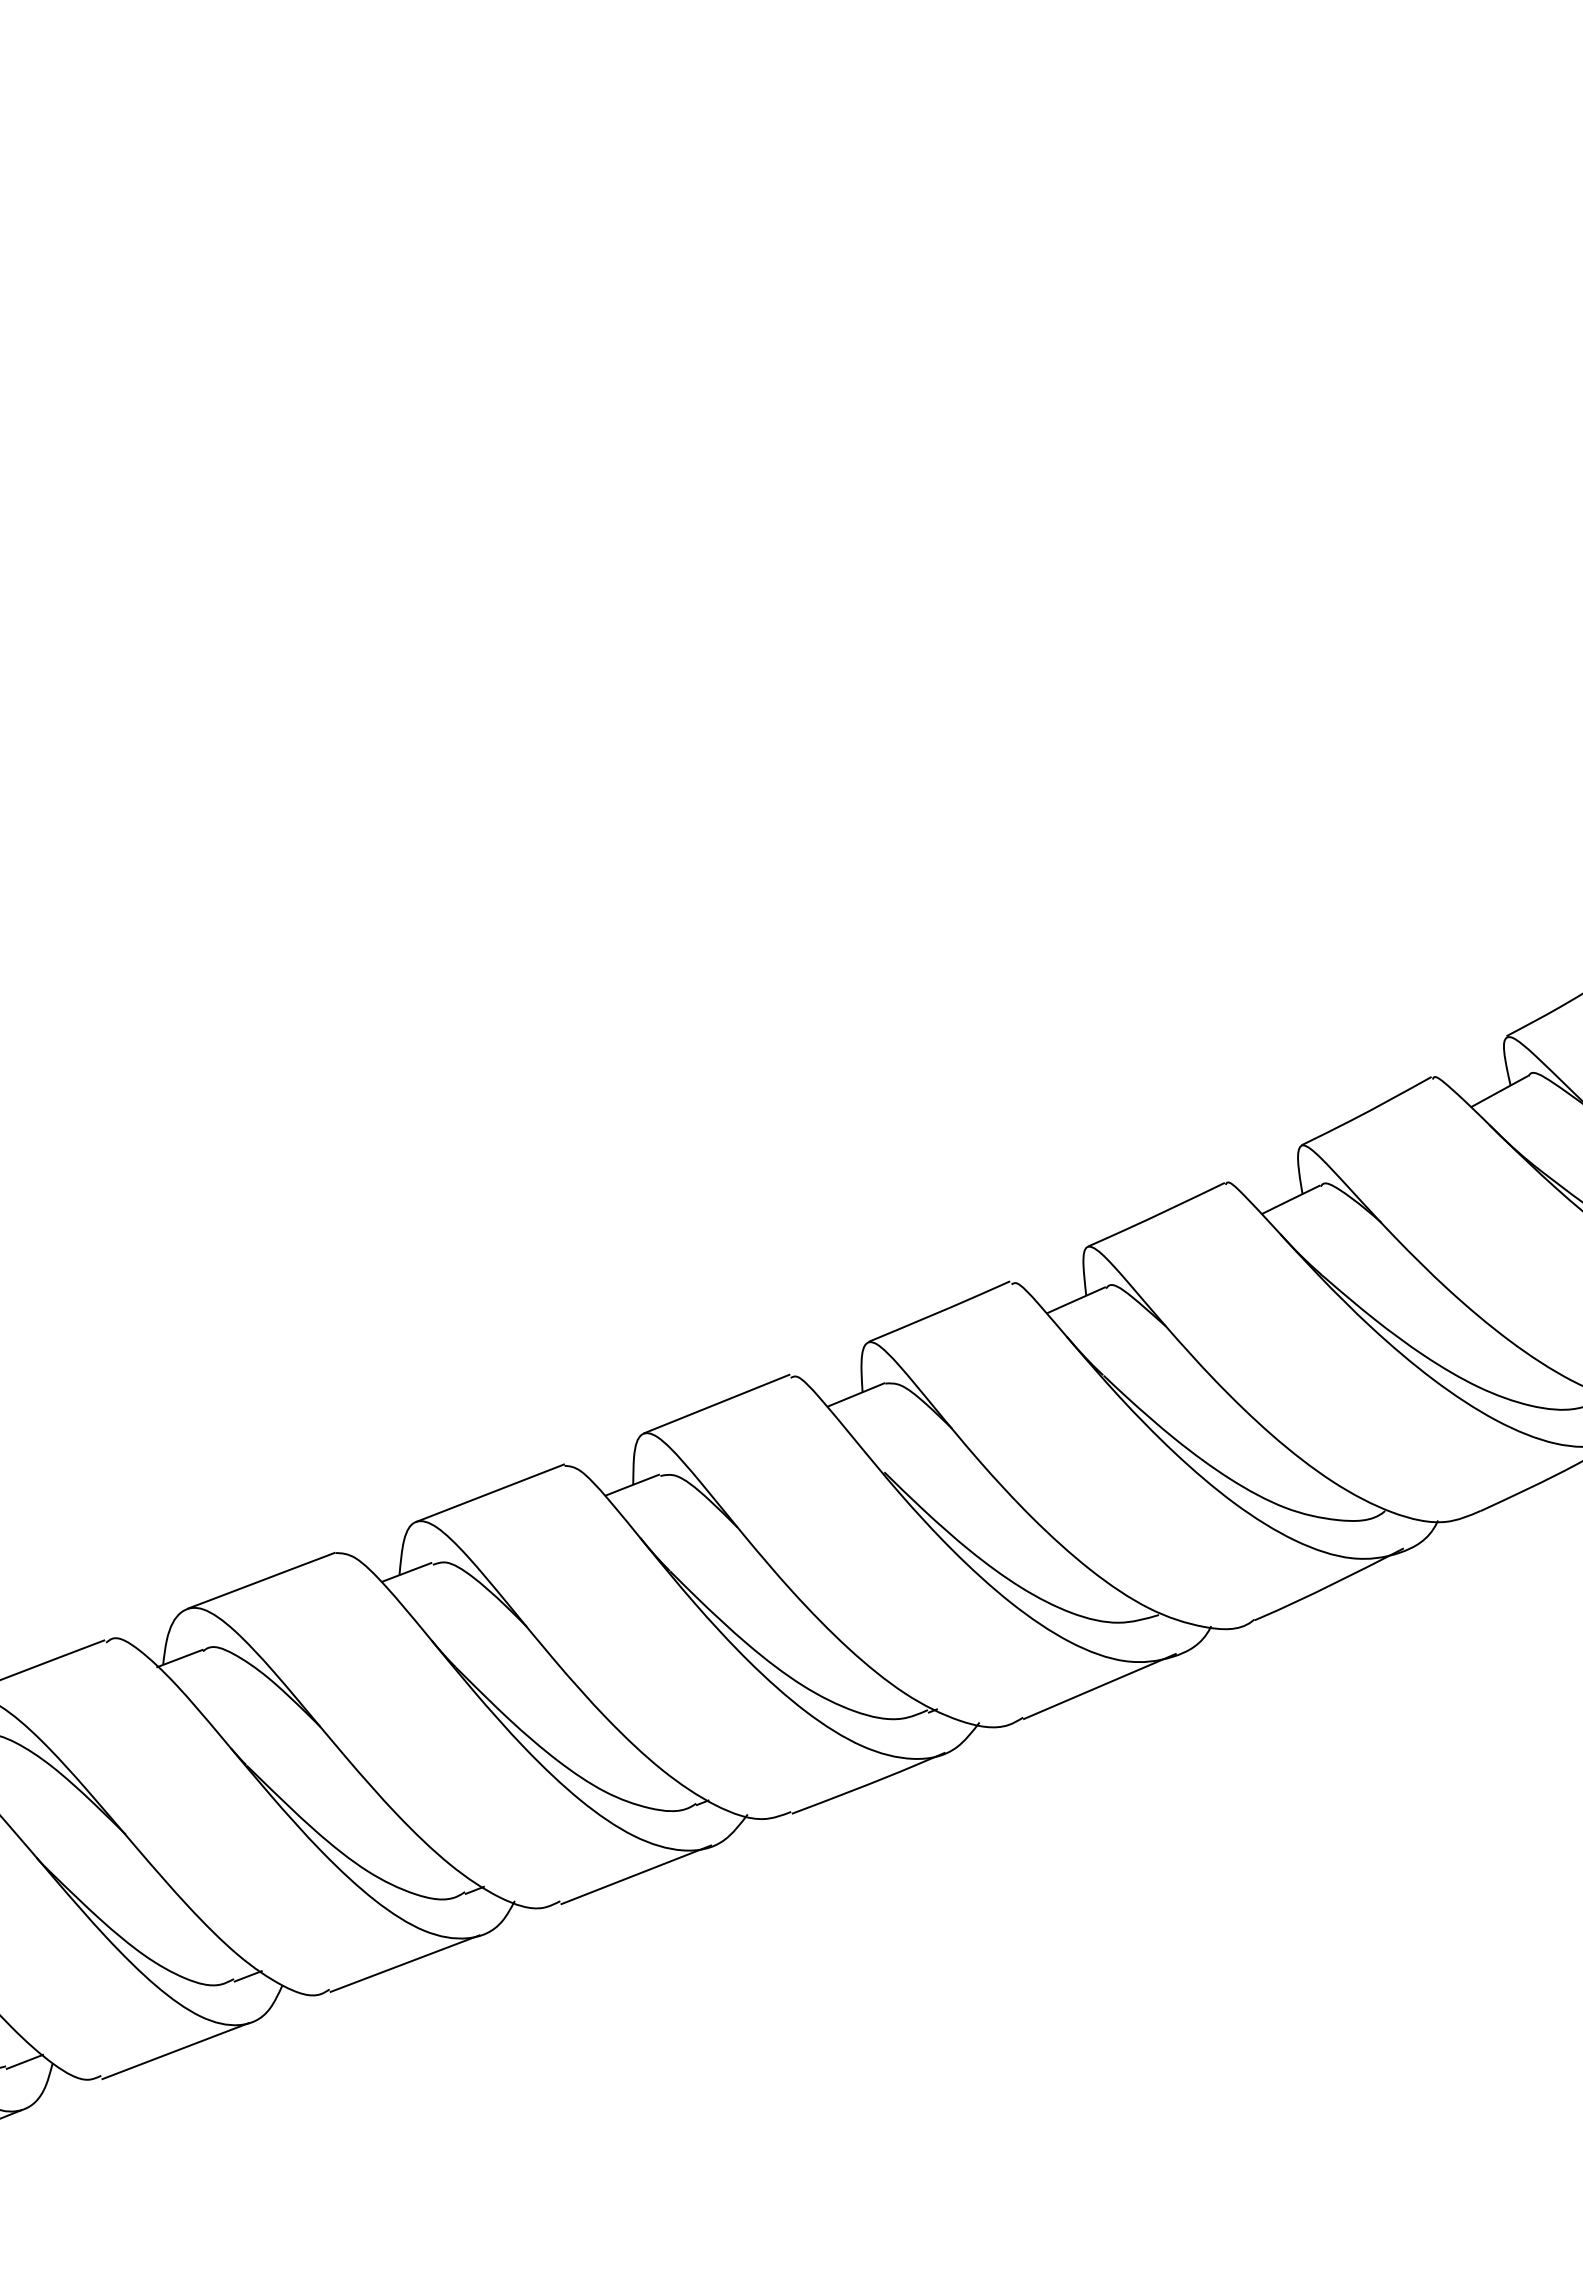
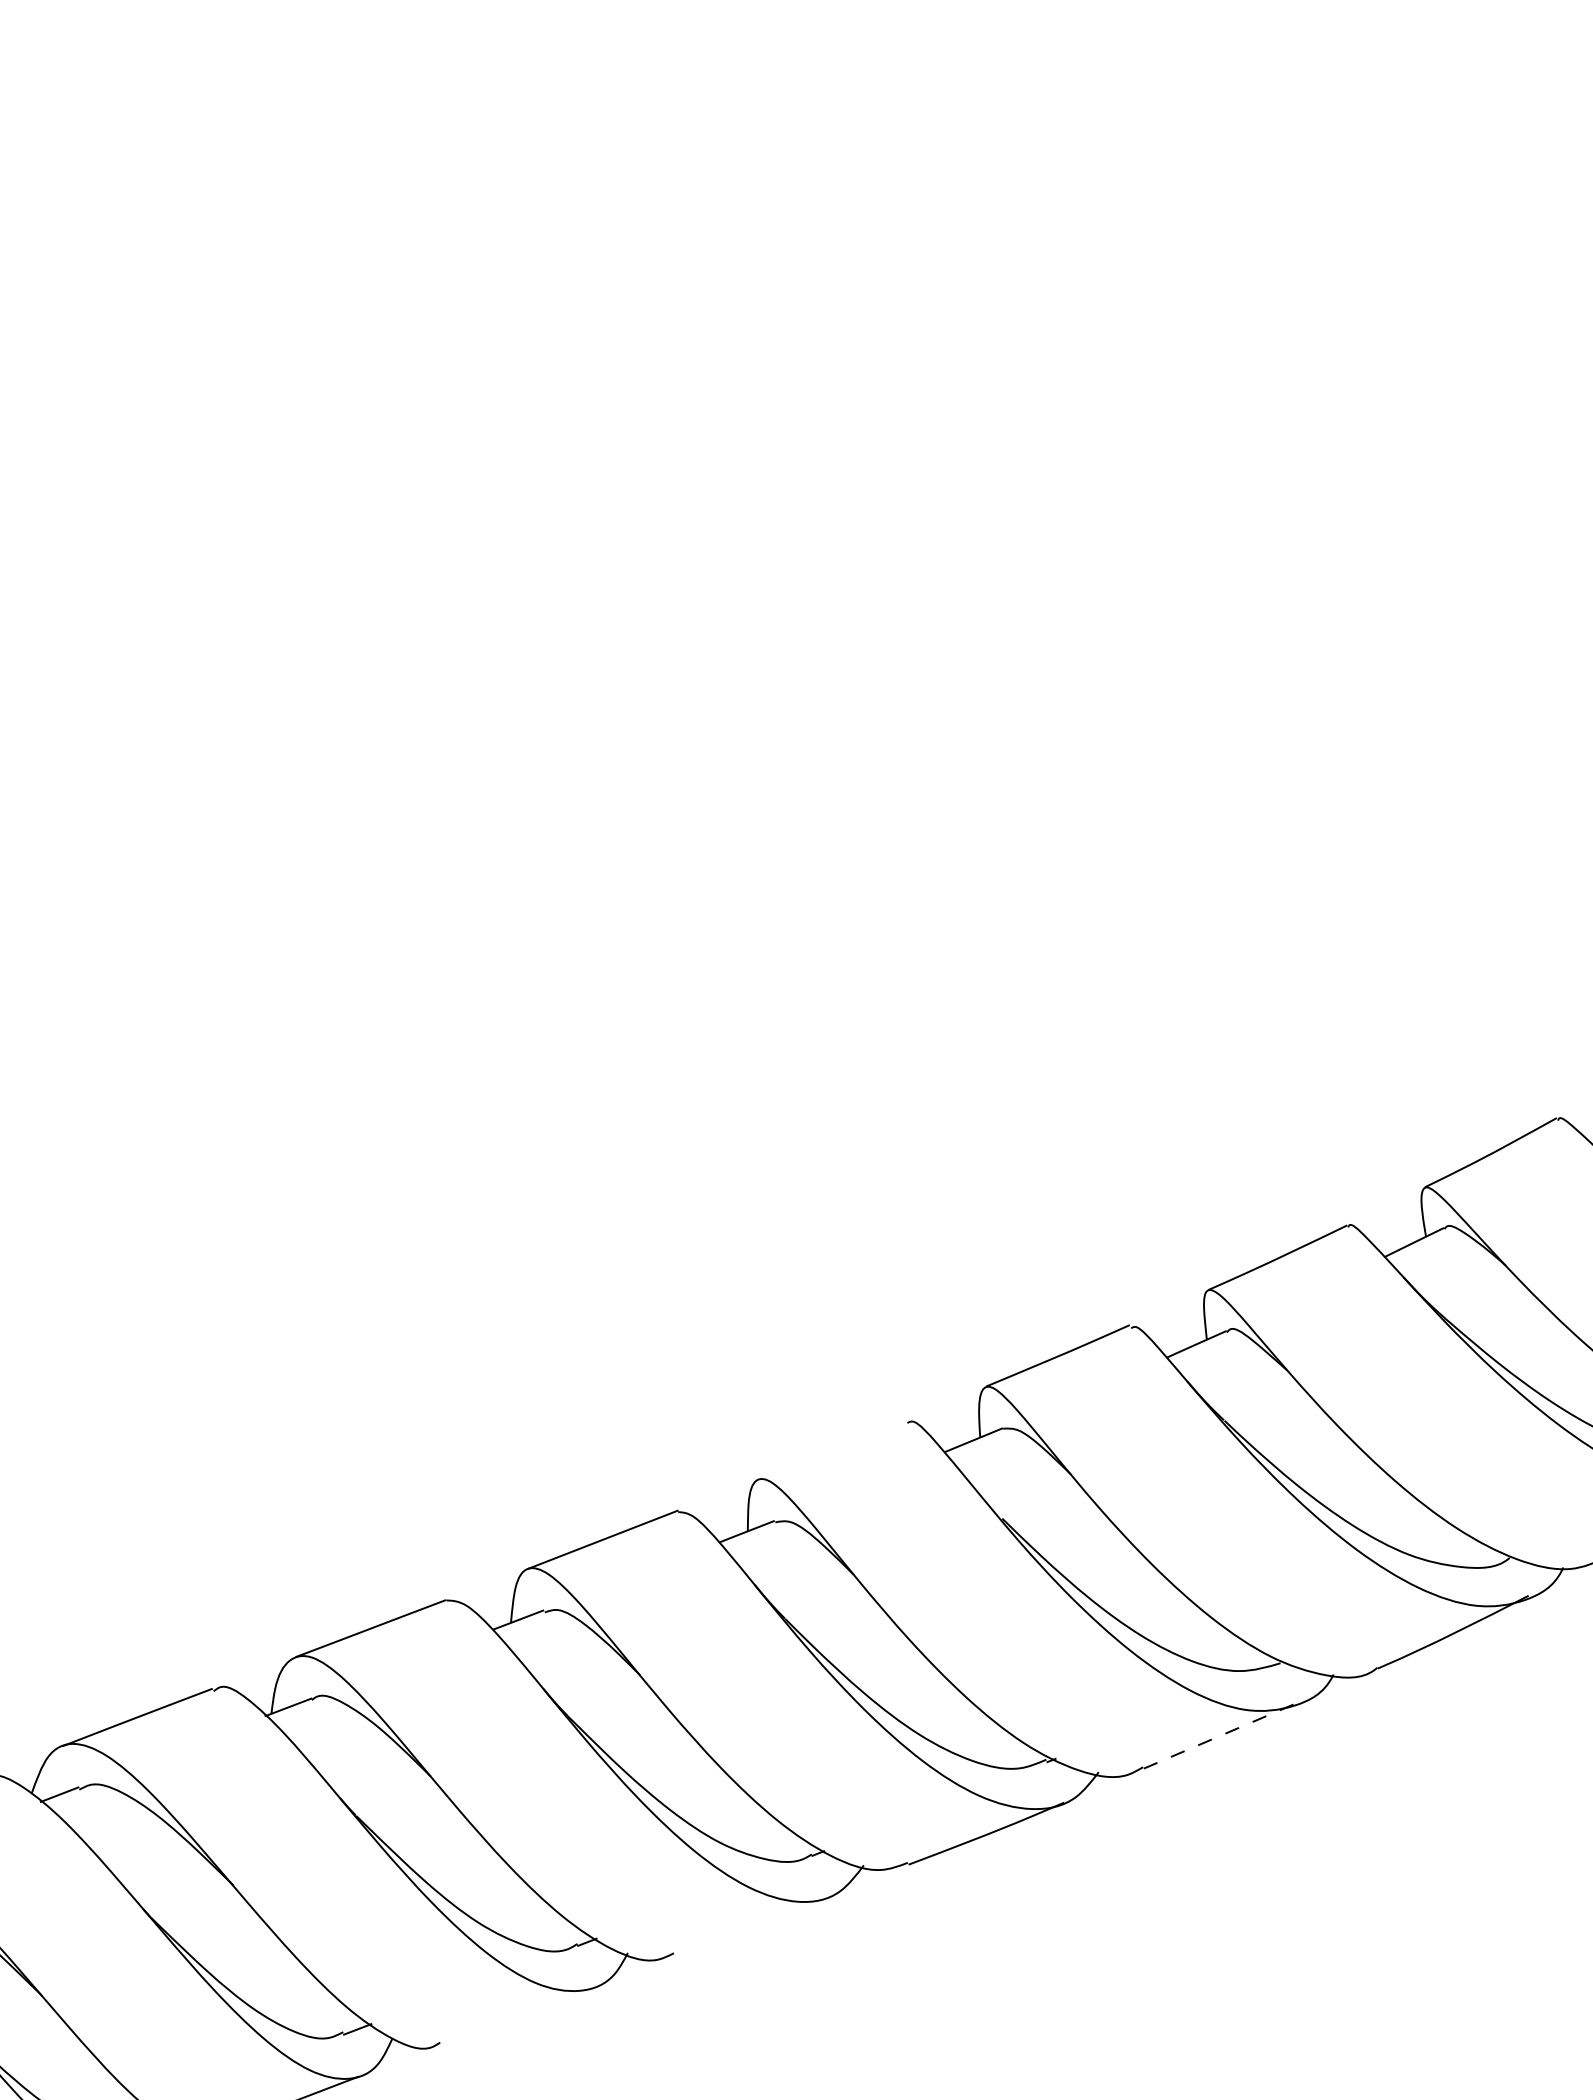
line: (716, 1403) -> (832, 1448), removed
line: (1099, 1686) -> (1220, 1735), solid -> dashed
line: (636, 1874) -> (751, 1926), removed
line: (404, 1963) -> (516, 2016), removed

